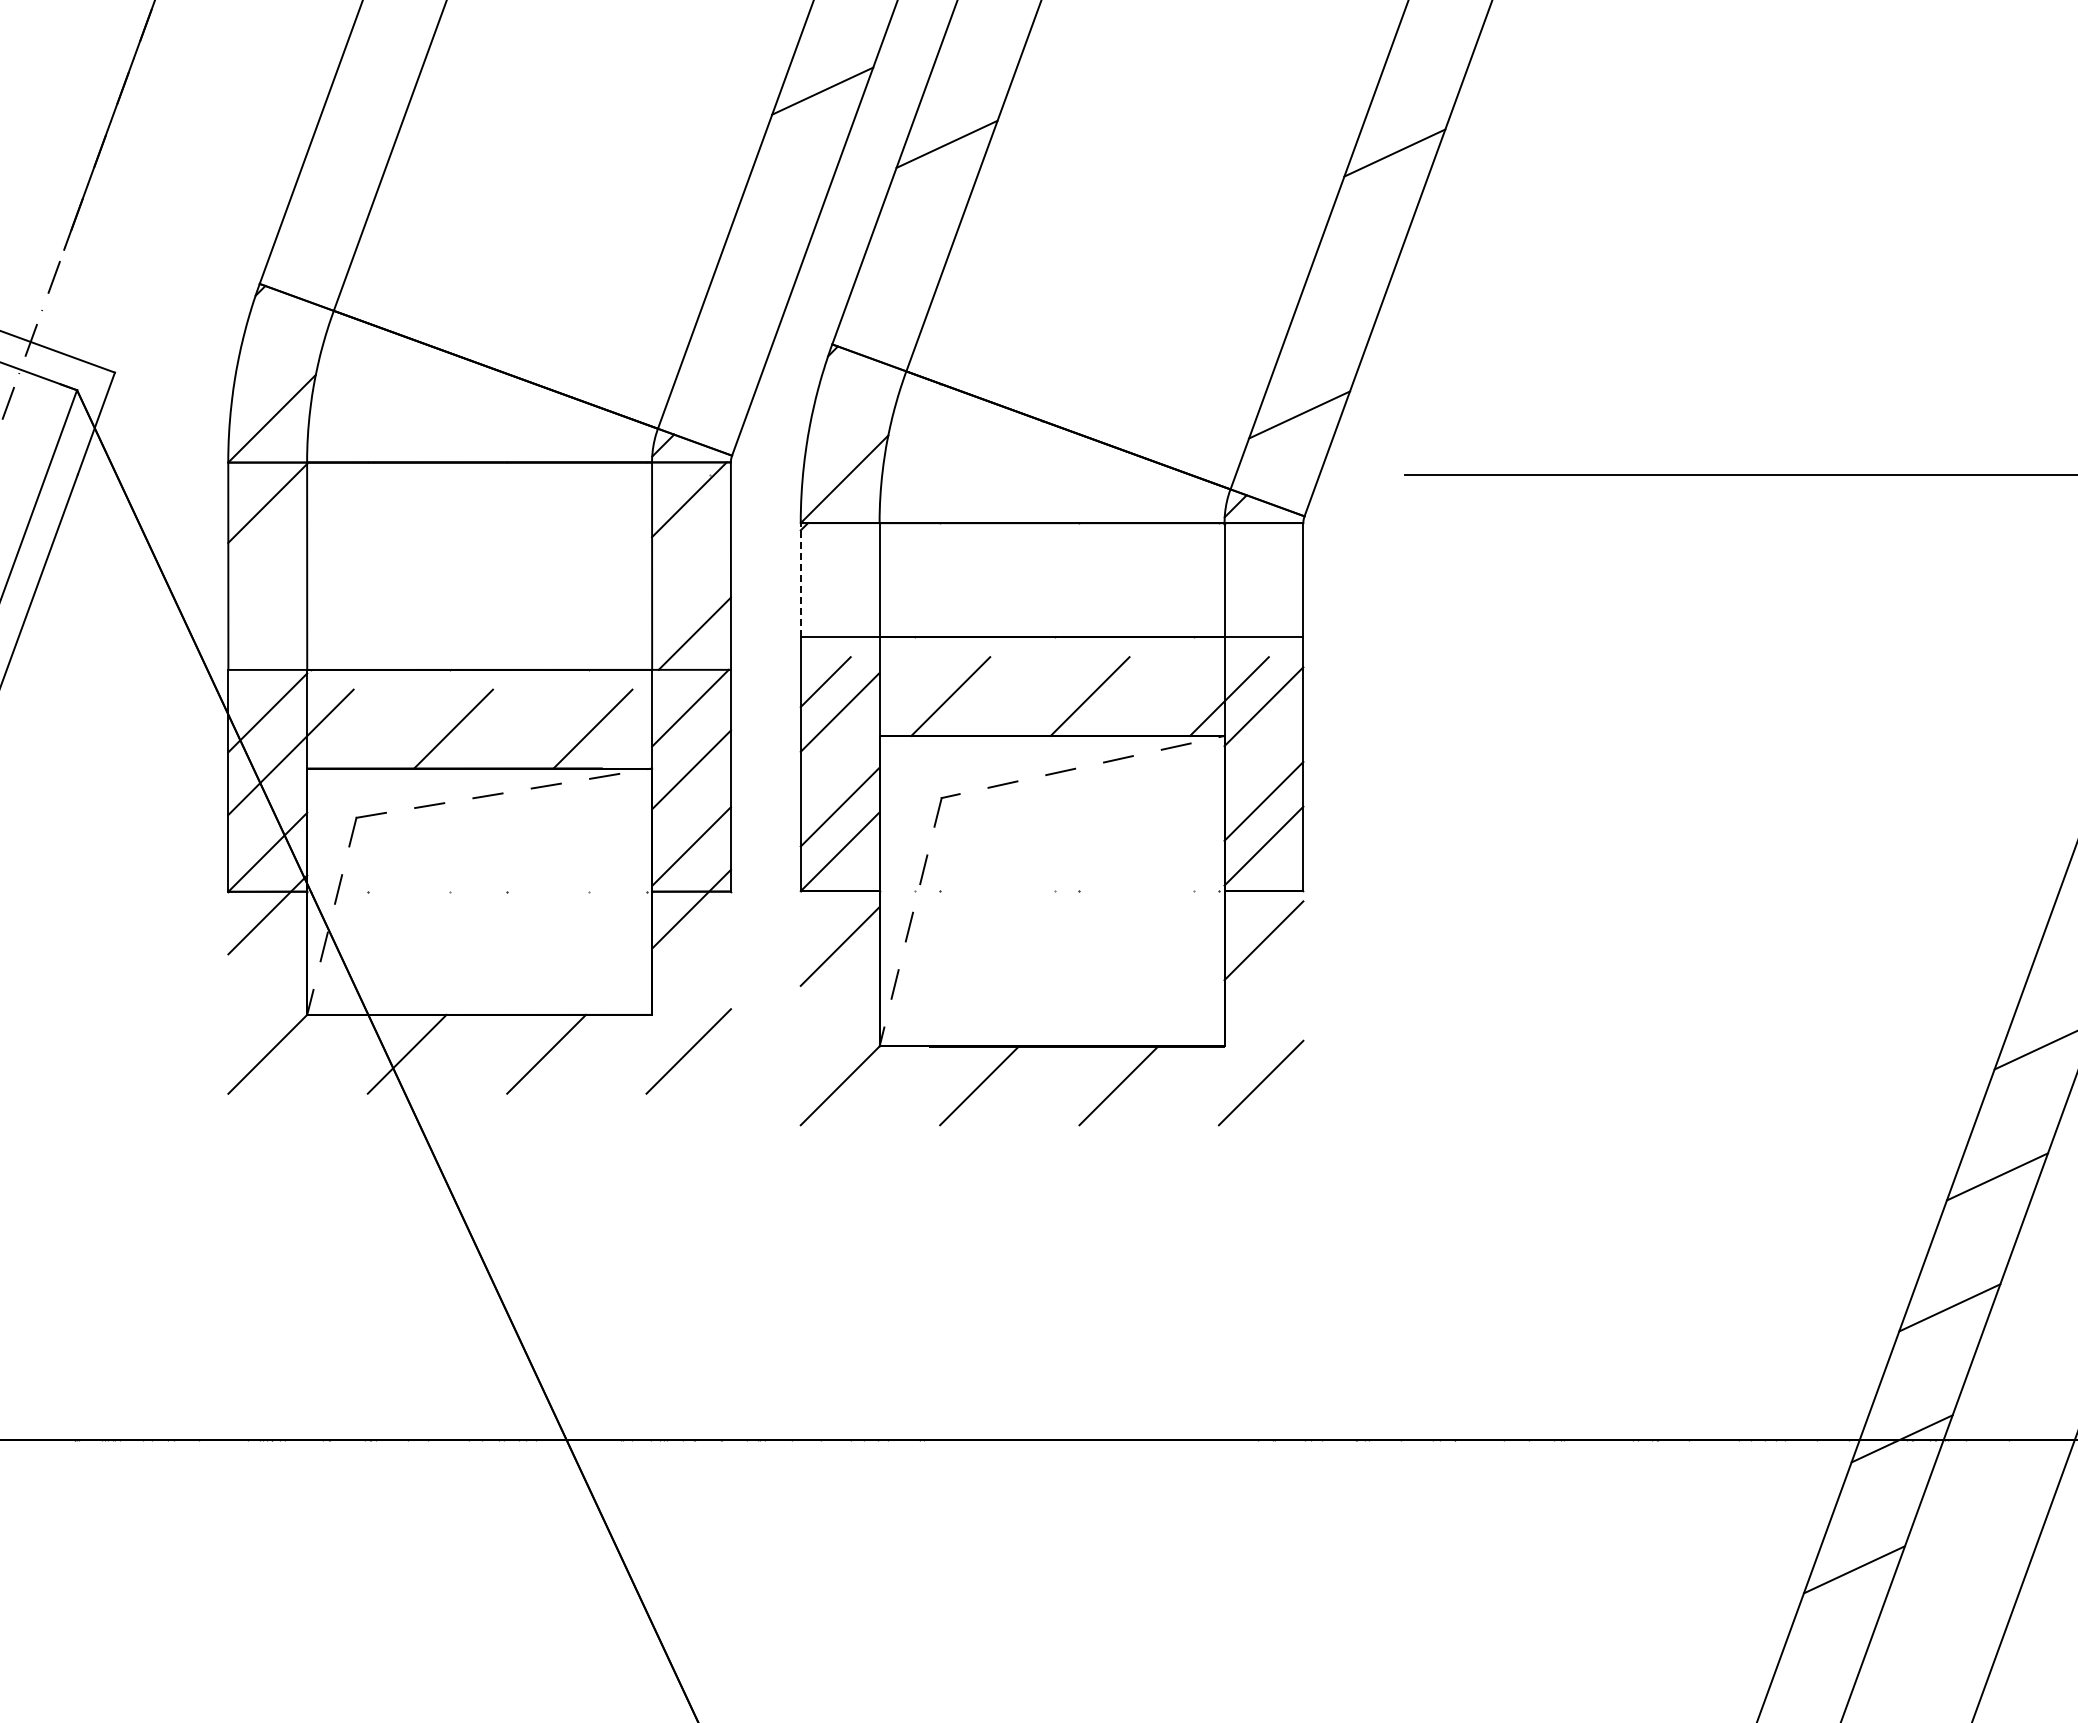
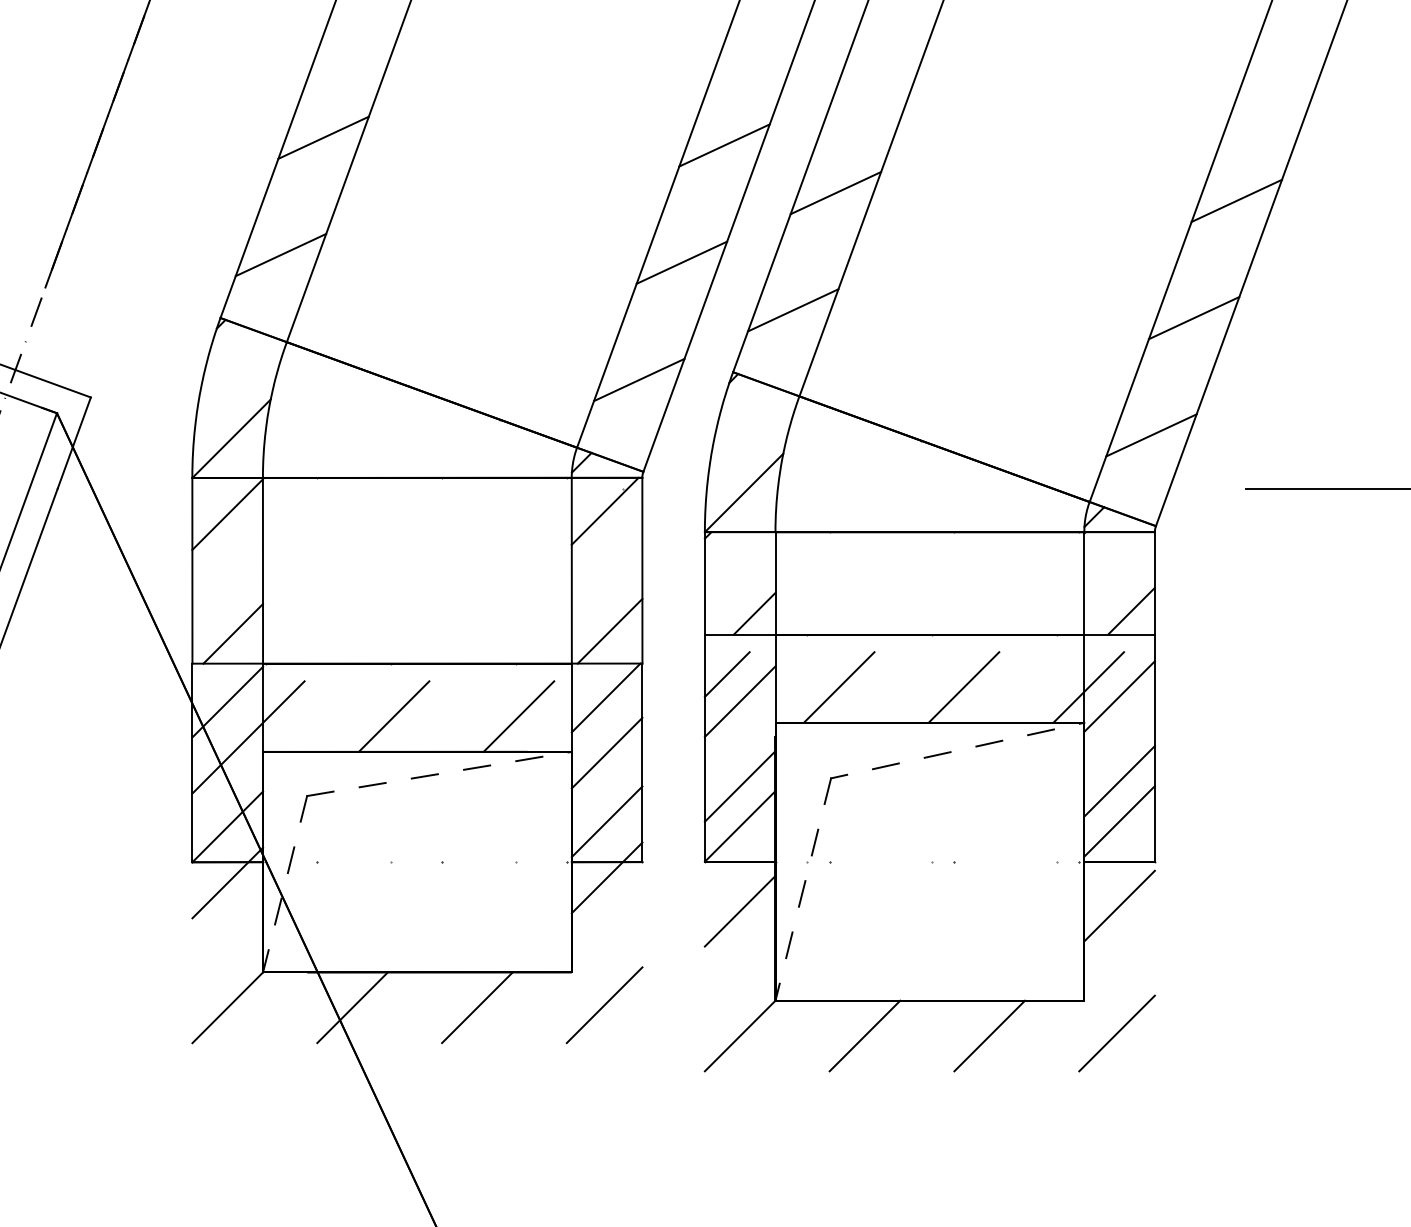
line: (374, 82) -> (323, 137), added
line: (326, 213) -> (280, 255), added
line: (774, 221) -> (681, 262), added
line: (898, 274) -> (792, 309), added
line: (1346, 283) -> (1193, 317), added
line: (727, 352) -> (639, 379), added
line: (800, 579) -> (704, 582), dashed -> solid
line: (1277, 611) -> (1131, 611), added
line: (856, 613) -> (754, 613), added
line: (273, 636) -> (232, 633), added

